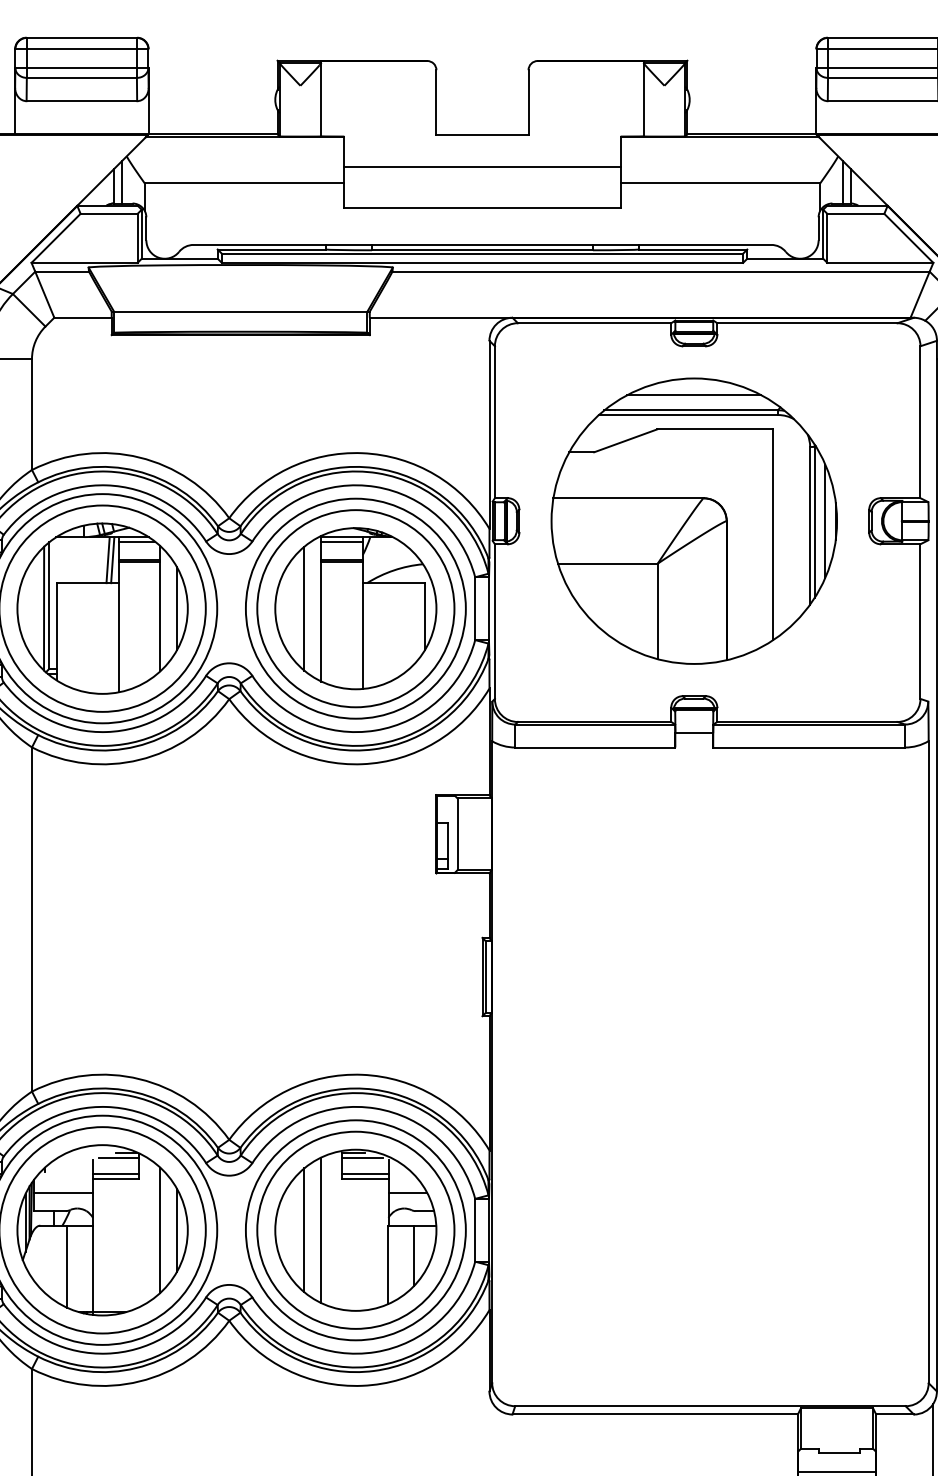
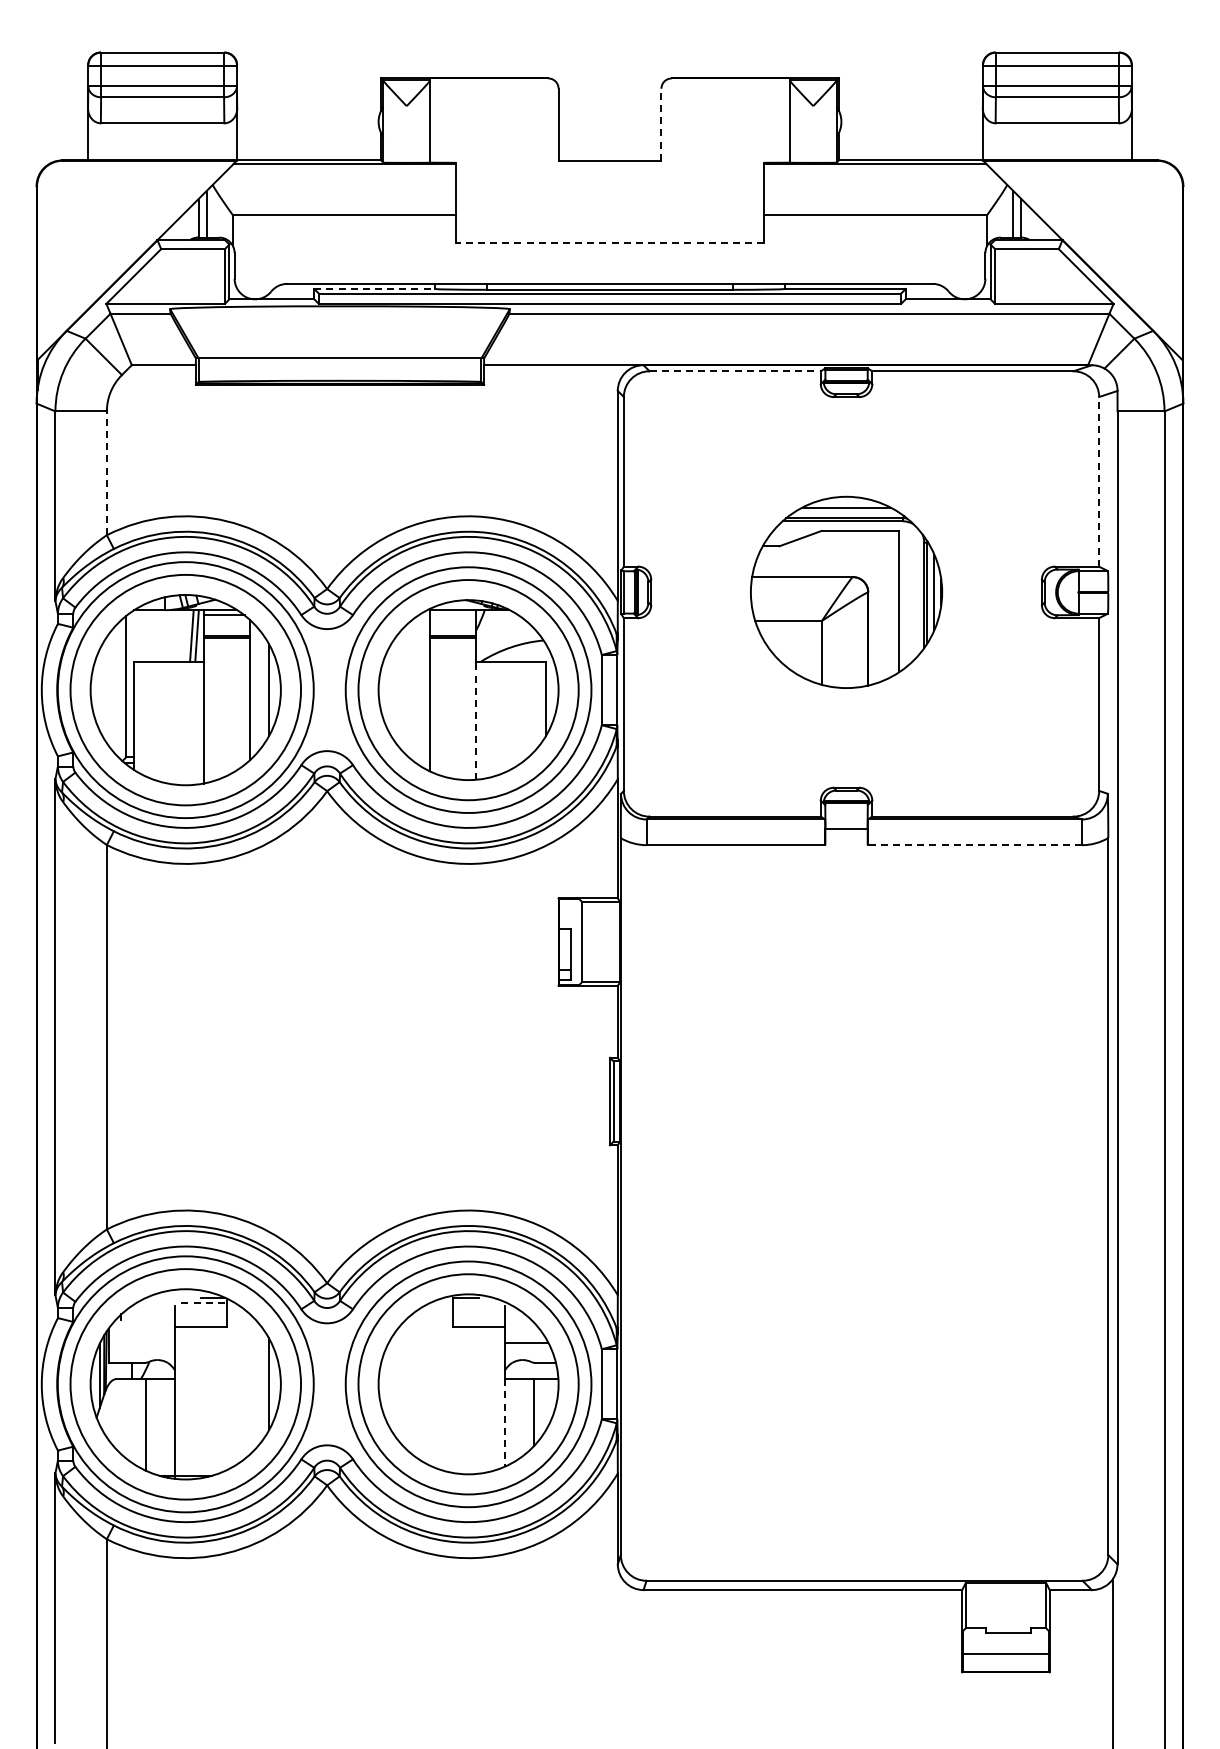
line: (528, 102) -> (661, 124), solid -> dashed
line: (482, 166) -> (609, 196), removed
line: (482, 207) -> (609, 242), solid -> dashed
line: (271, 249) -> (374, 289), solid -> dashed
line: (594, 323) -> (735, 371), solid -> dashed
line: (31, 414) -> (106, 473), solid -> dashed
line: (920, 421) -> (1099, 481), solid -> dashed
part: (694, 521) -> (846, 592), size x0.6
line: (342, 541) -> (453, 615), removed
line: (44, 608) -> (120, 689), removed
line: (304, 608) -> (411, 689), removed
line: (362, 635) -> (476, 720), solid -> dashed
line: (808, 747) -> (974, 845), solid -> dashed
line: (119, 1157) -> (204, 1303), solid -> dashed
line: (362, 1157) -> (475, 1303), removed
line: (115, 1174) -> (200, 1321), removed
line: (365, 1174) -> (479, 1321), removed
line: (62, 1192) -> (141, 1342), removed
line: (160, 1230) -> (250, 1384), removed
line: (304, 1230) -> (411, 1384), removed
line: (321, 1230) -> (430, 1384), removed
line: (388, 1265) -> (504, 1423), solid -> dashed

